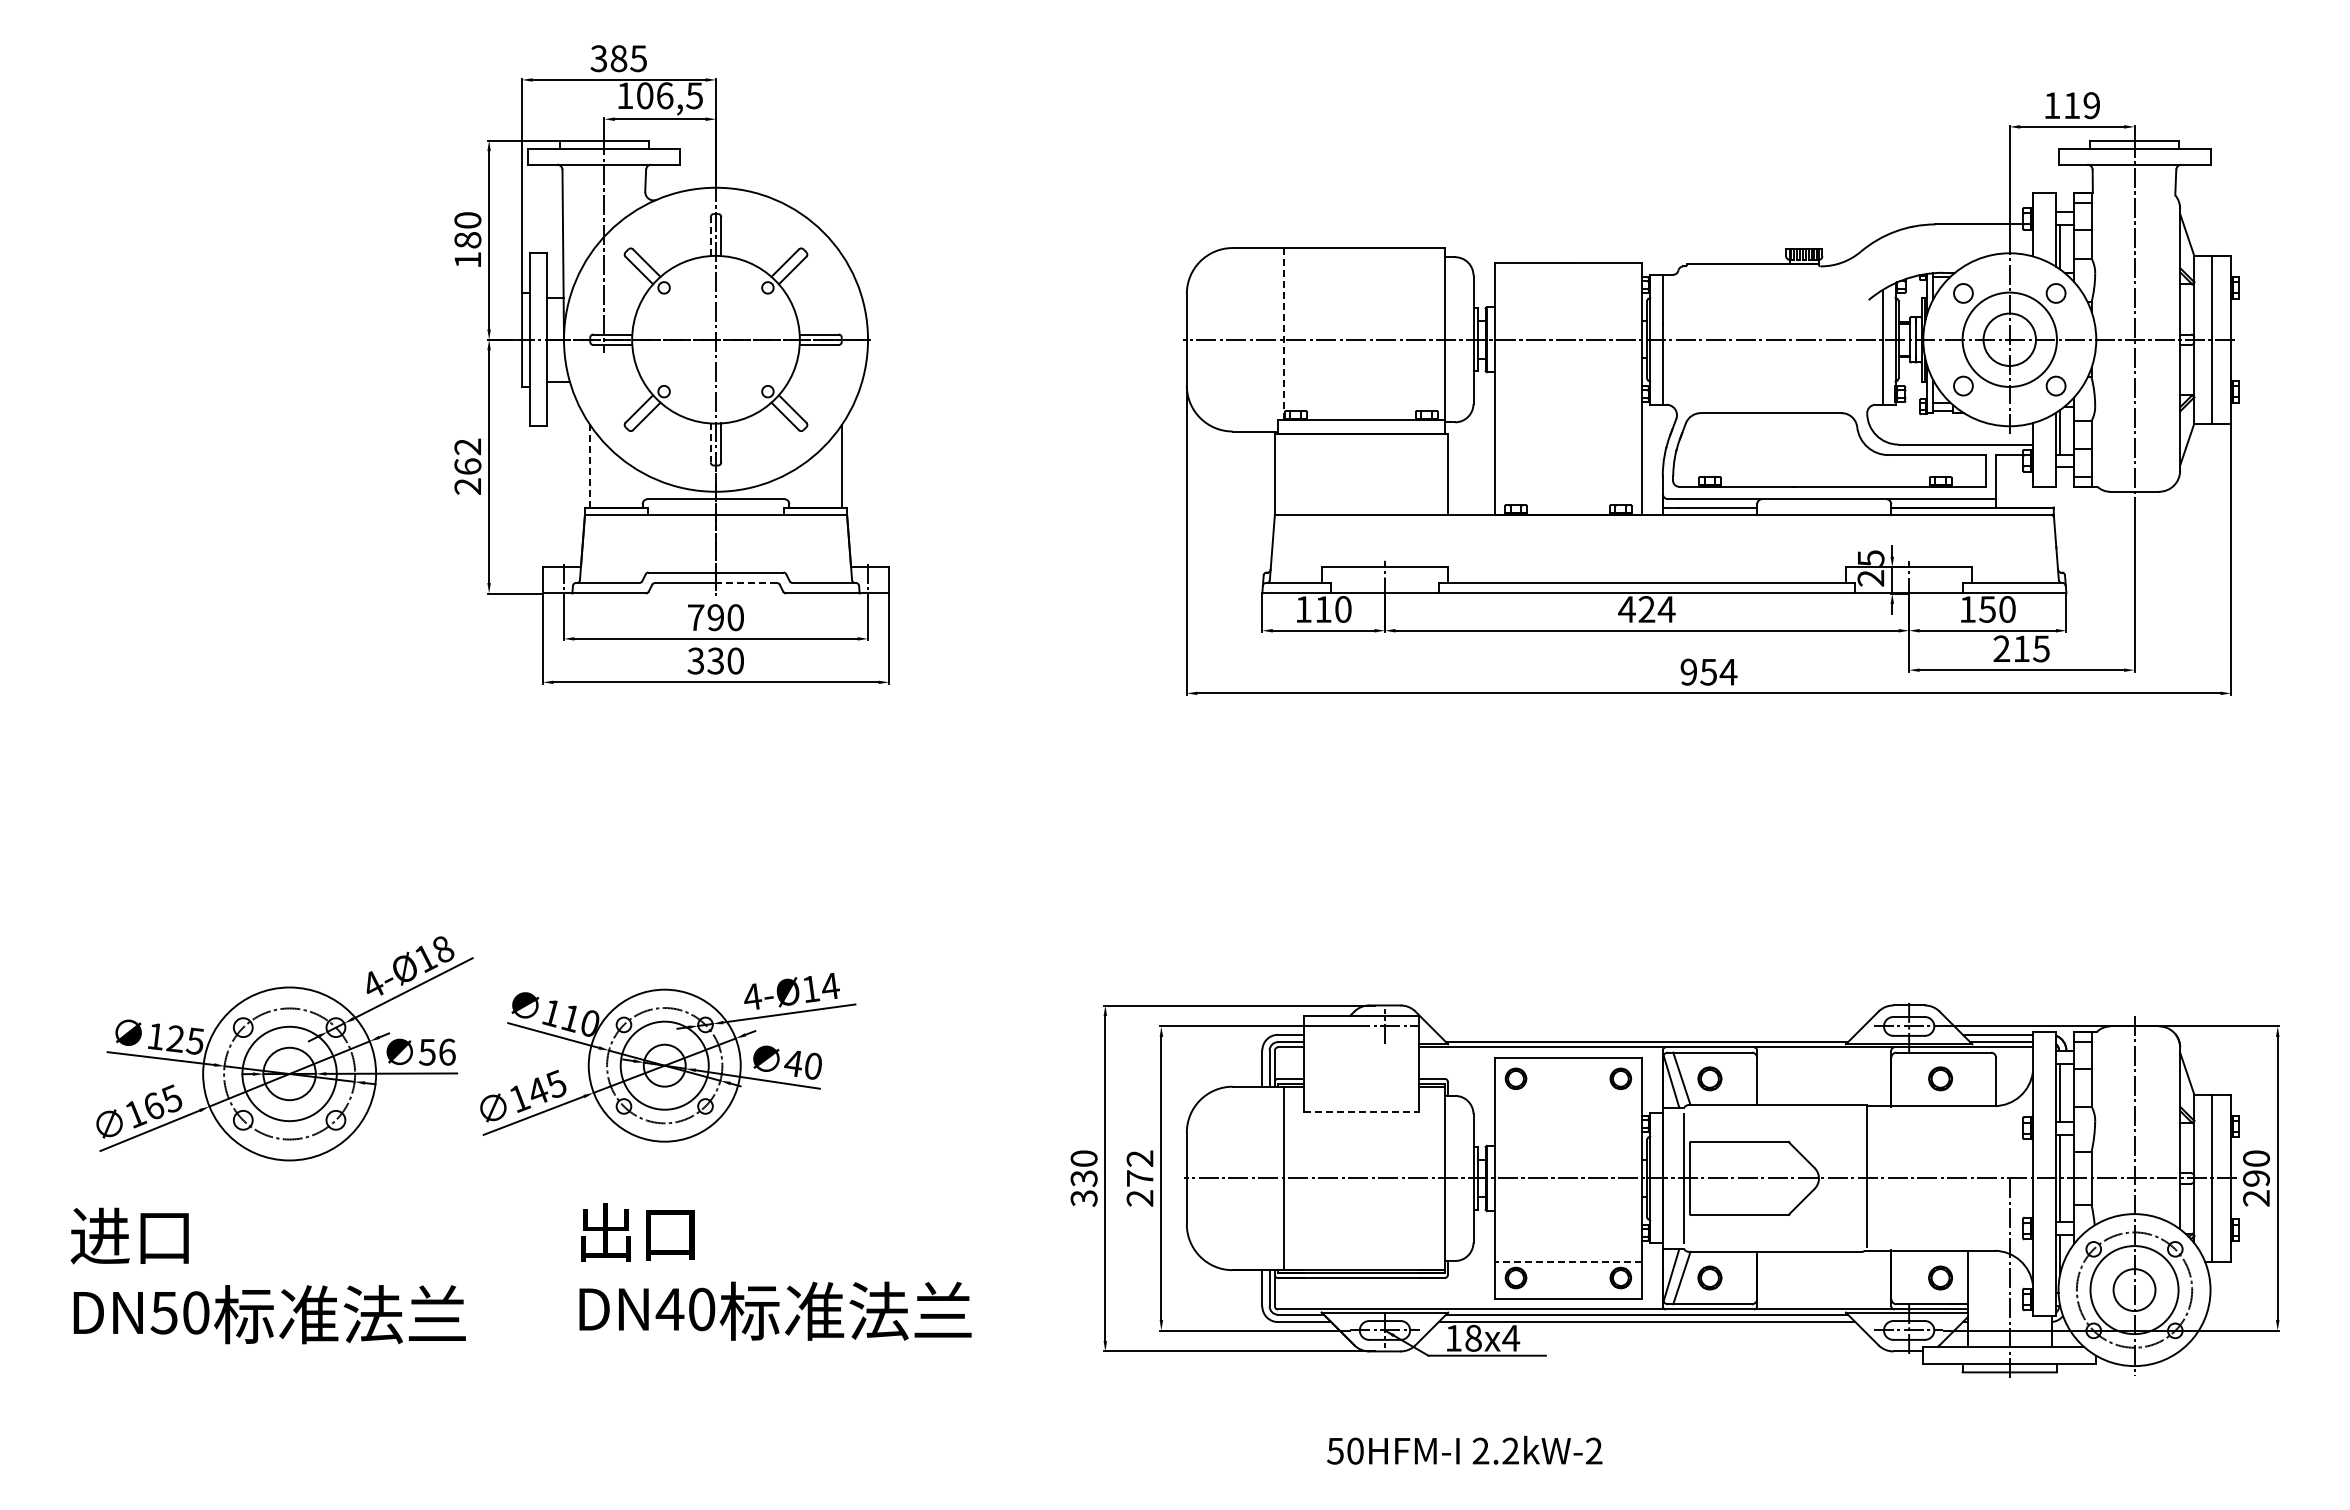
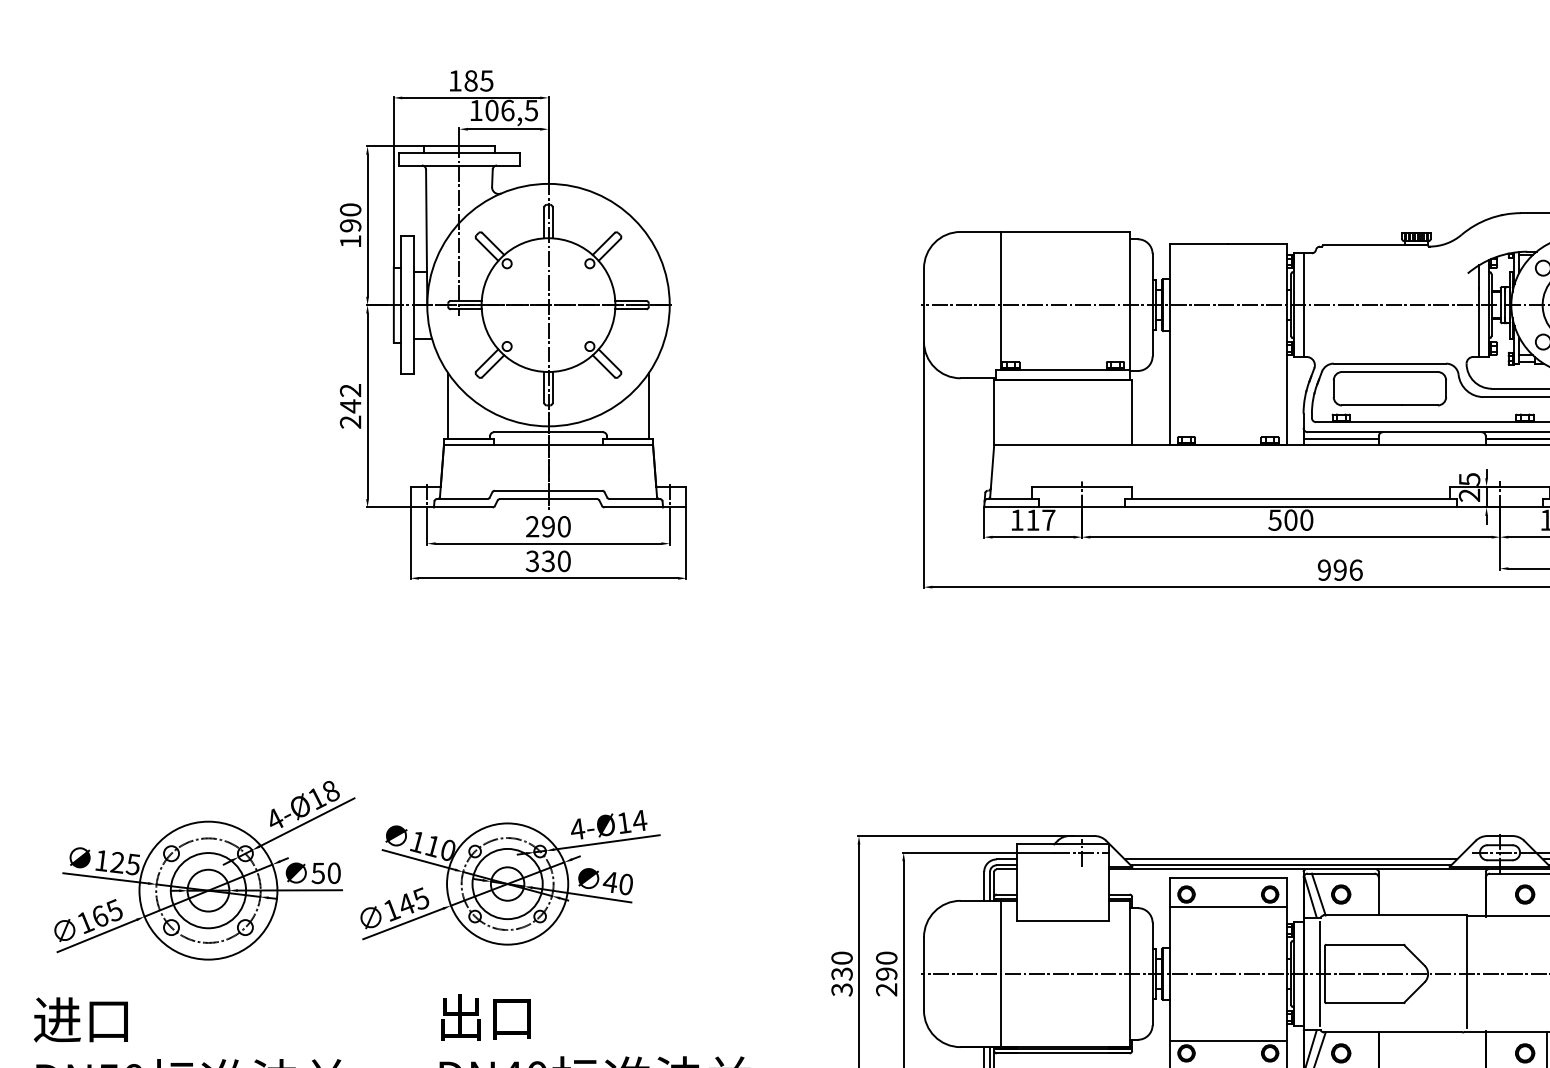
text: (598, 58) -> (454, 80), 385 -> 185
line: (710, 236) -> (544, 222), dashed -> solid
text: (467, 240) -> (350, 225), 180 -> 190
line: (1283, 334) -> (1001, 300), dashed -> solid
line: (710, 443) -> (544, 387), dashed -> solid
part: (1770, 444) -> (1389, 388), added
line: (590, 465) -> (448, 405), dashed -> solid
text: (467, 466) -> (350, 406), 262 -> 242
line: (746, 582) -> (572, 498), dashed -> solid
text: (1343, 609) -> (1048, 520), 110 -> 117
text: (1646, 609) -> (1290, 520), 424 -> 500
text: (695, 617) -> (532, 526), 790 -> 290
text: (1718, 671) -> (1347, 569), 954 -> 996
line: (1646, 1034) -> (1290, 859), added
text: (447, 1051) -> (334, 872), 56 -> 50
line: (1568, 1094) -> (1228, 907), added
line: (1361, 1112) -> (1063, 921), dashed -> solid
text: (1139, 1168) -> (886, 966), 272 -> 290
line: (1568, 1262) -> (1228, 1041), dashed -> solid

